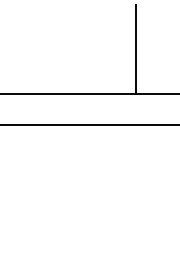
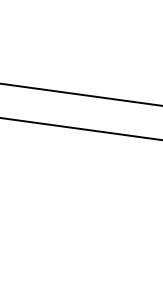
line: (136, 48) -> (129, 52), removed

